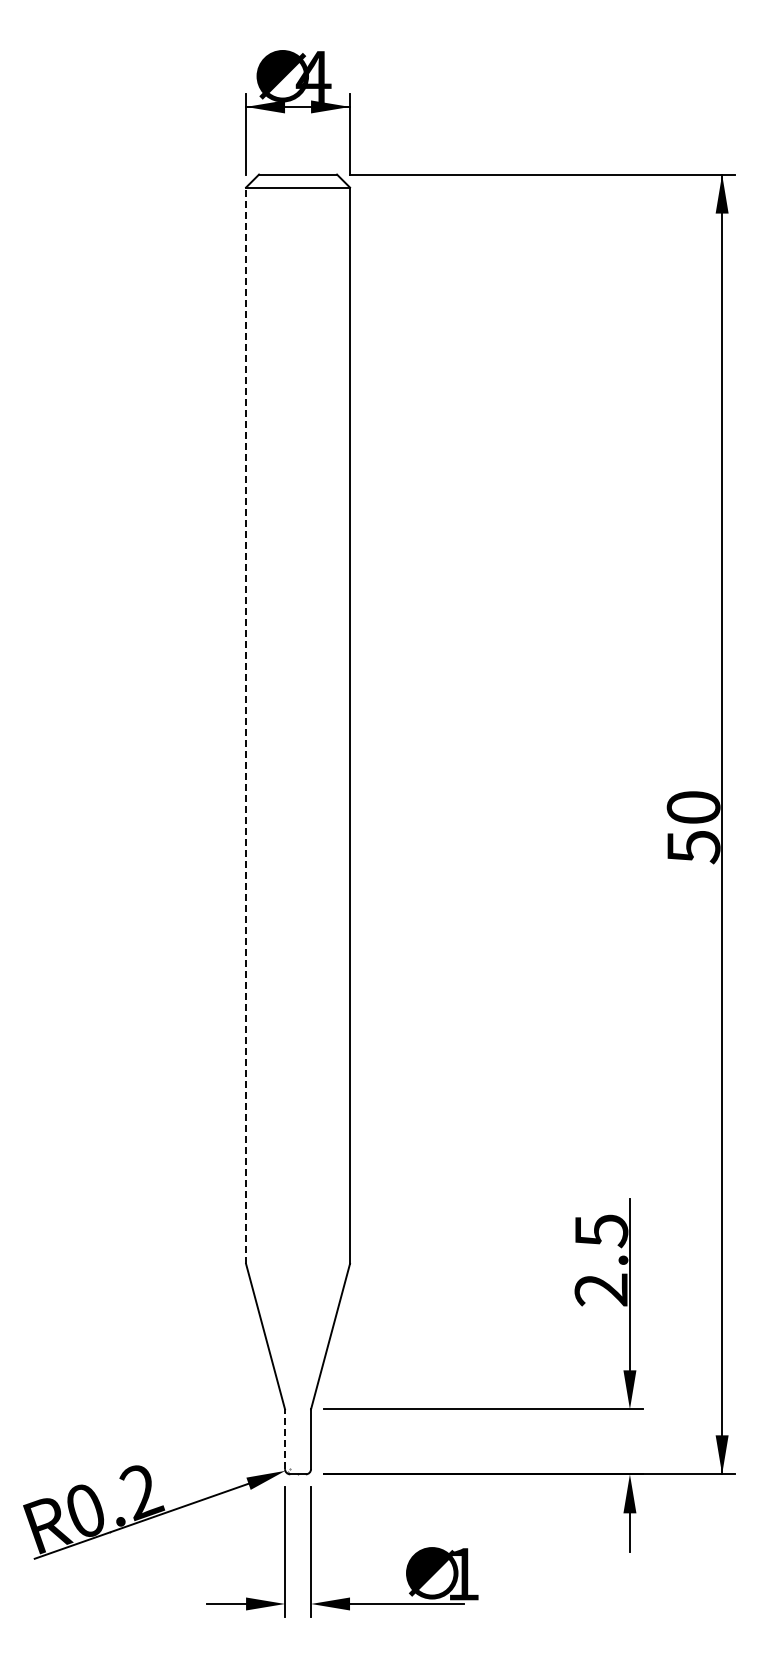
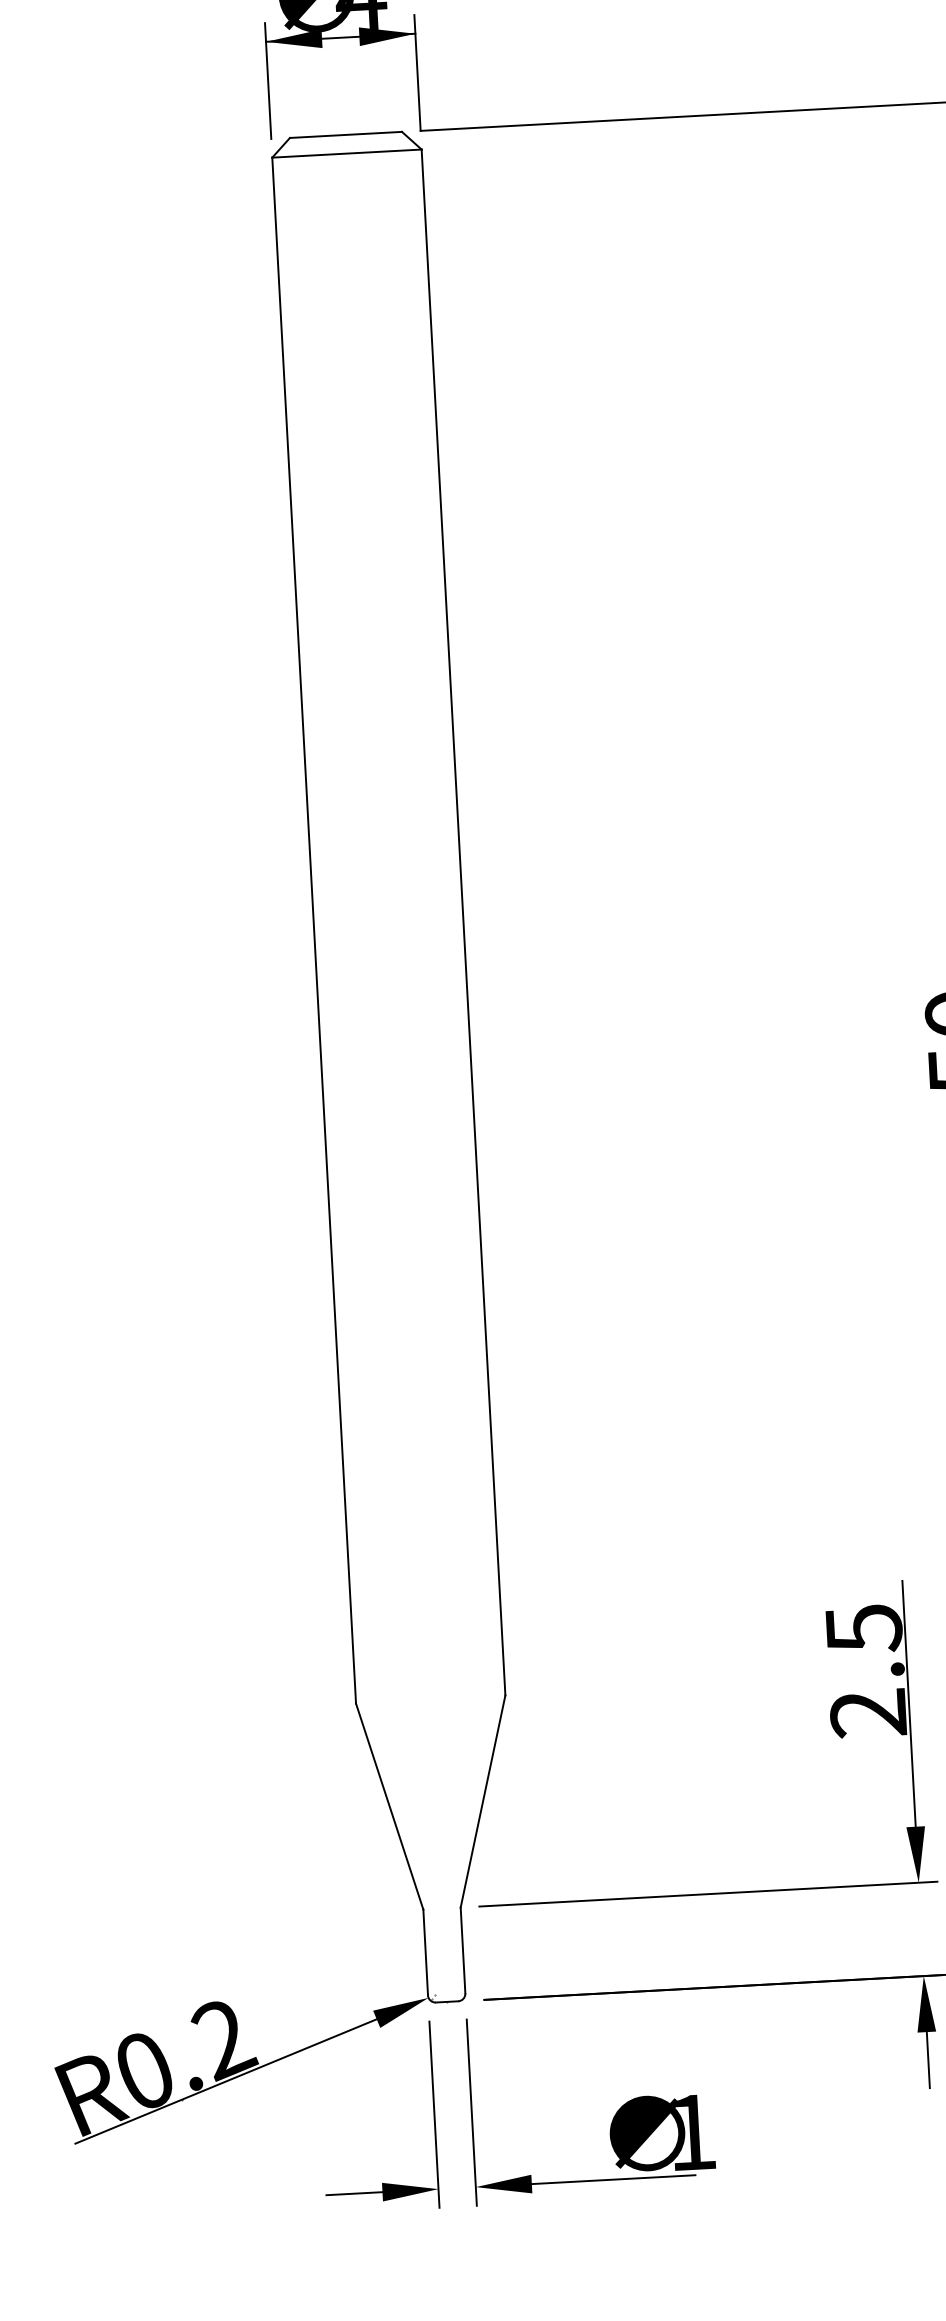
line: (246, 725) -> (314, 930), dashed -> solid
line: (285, 1439) -> (426, 1952), dashed -> solid

